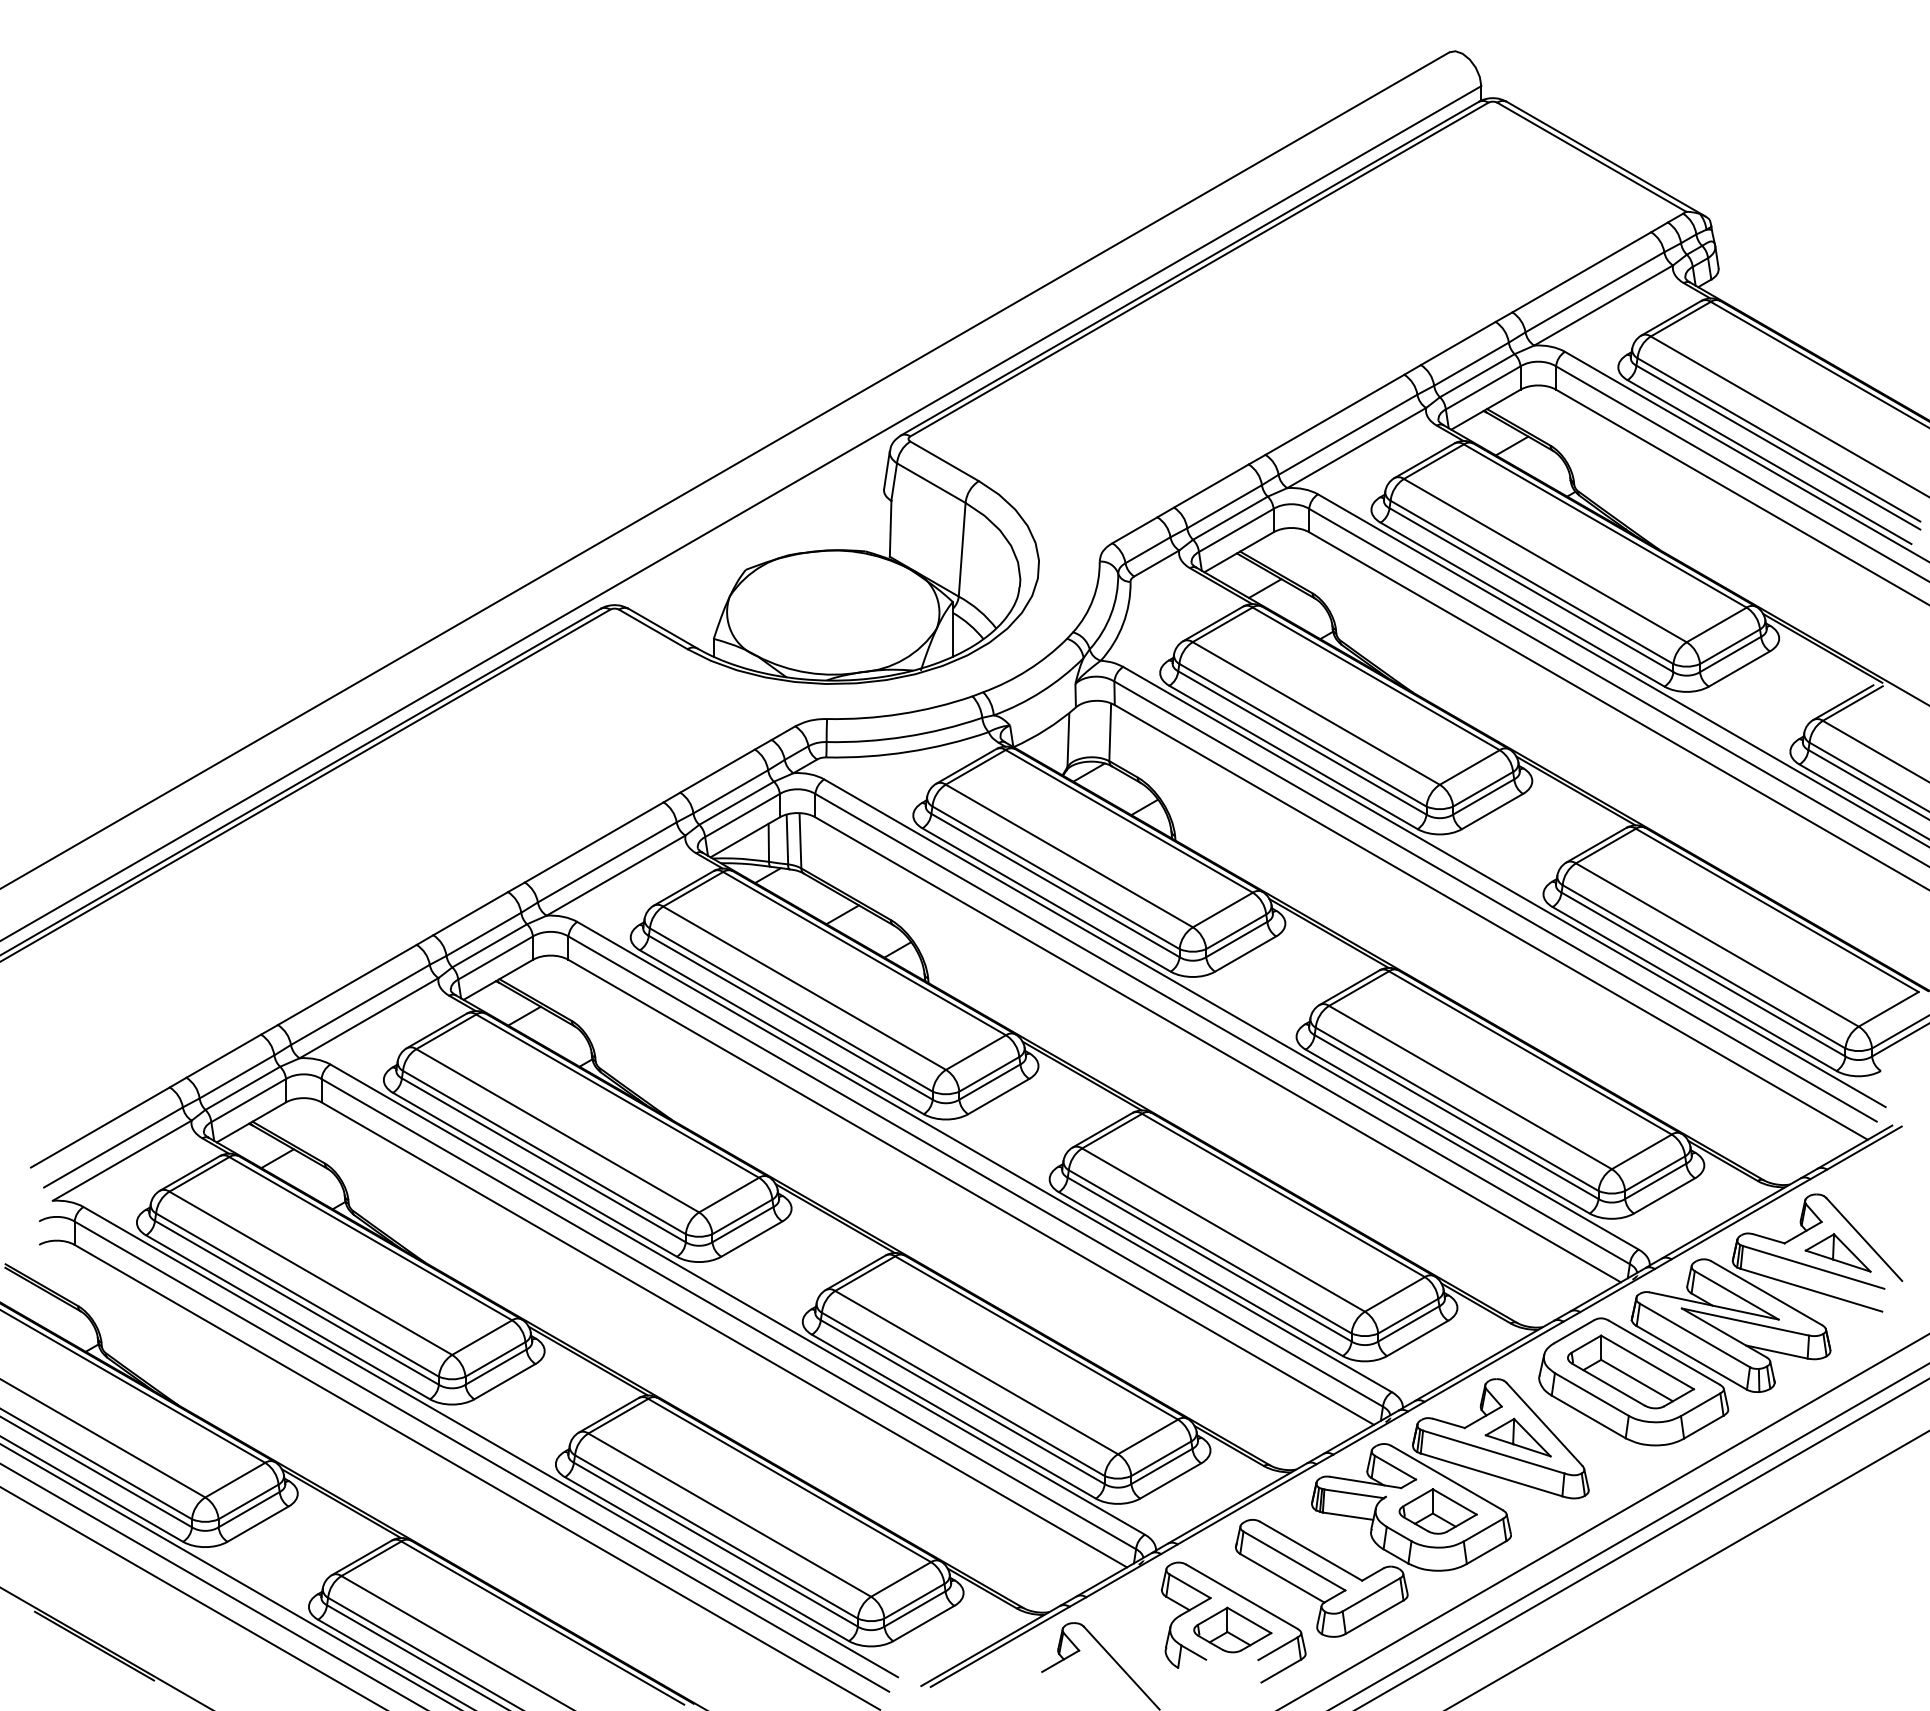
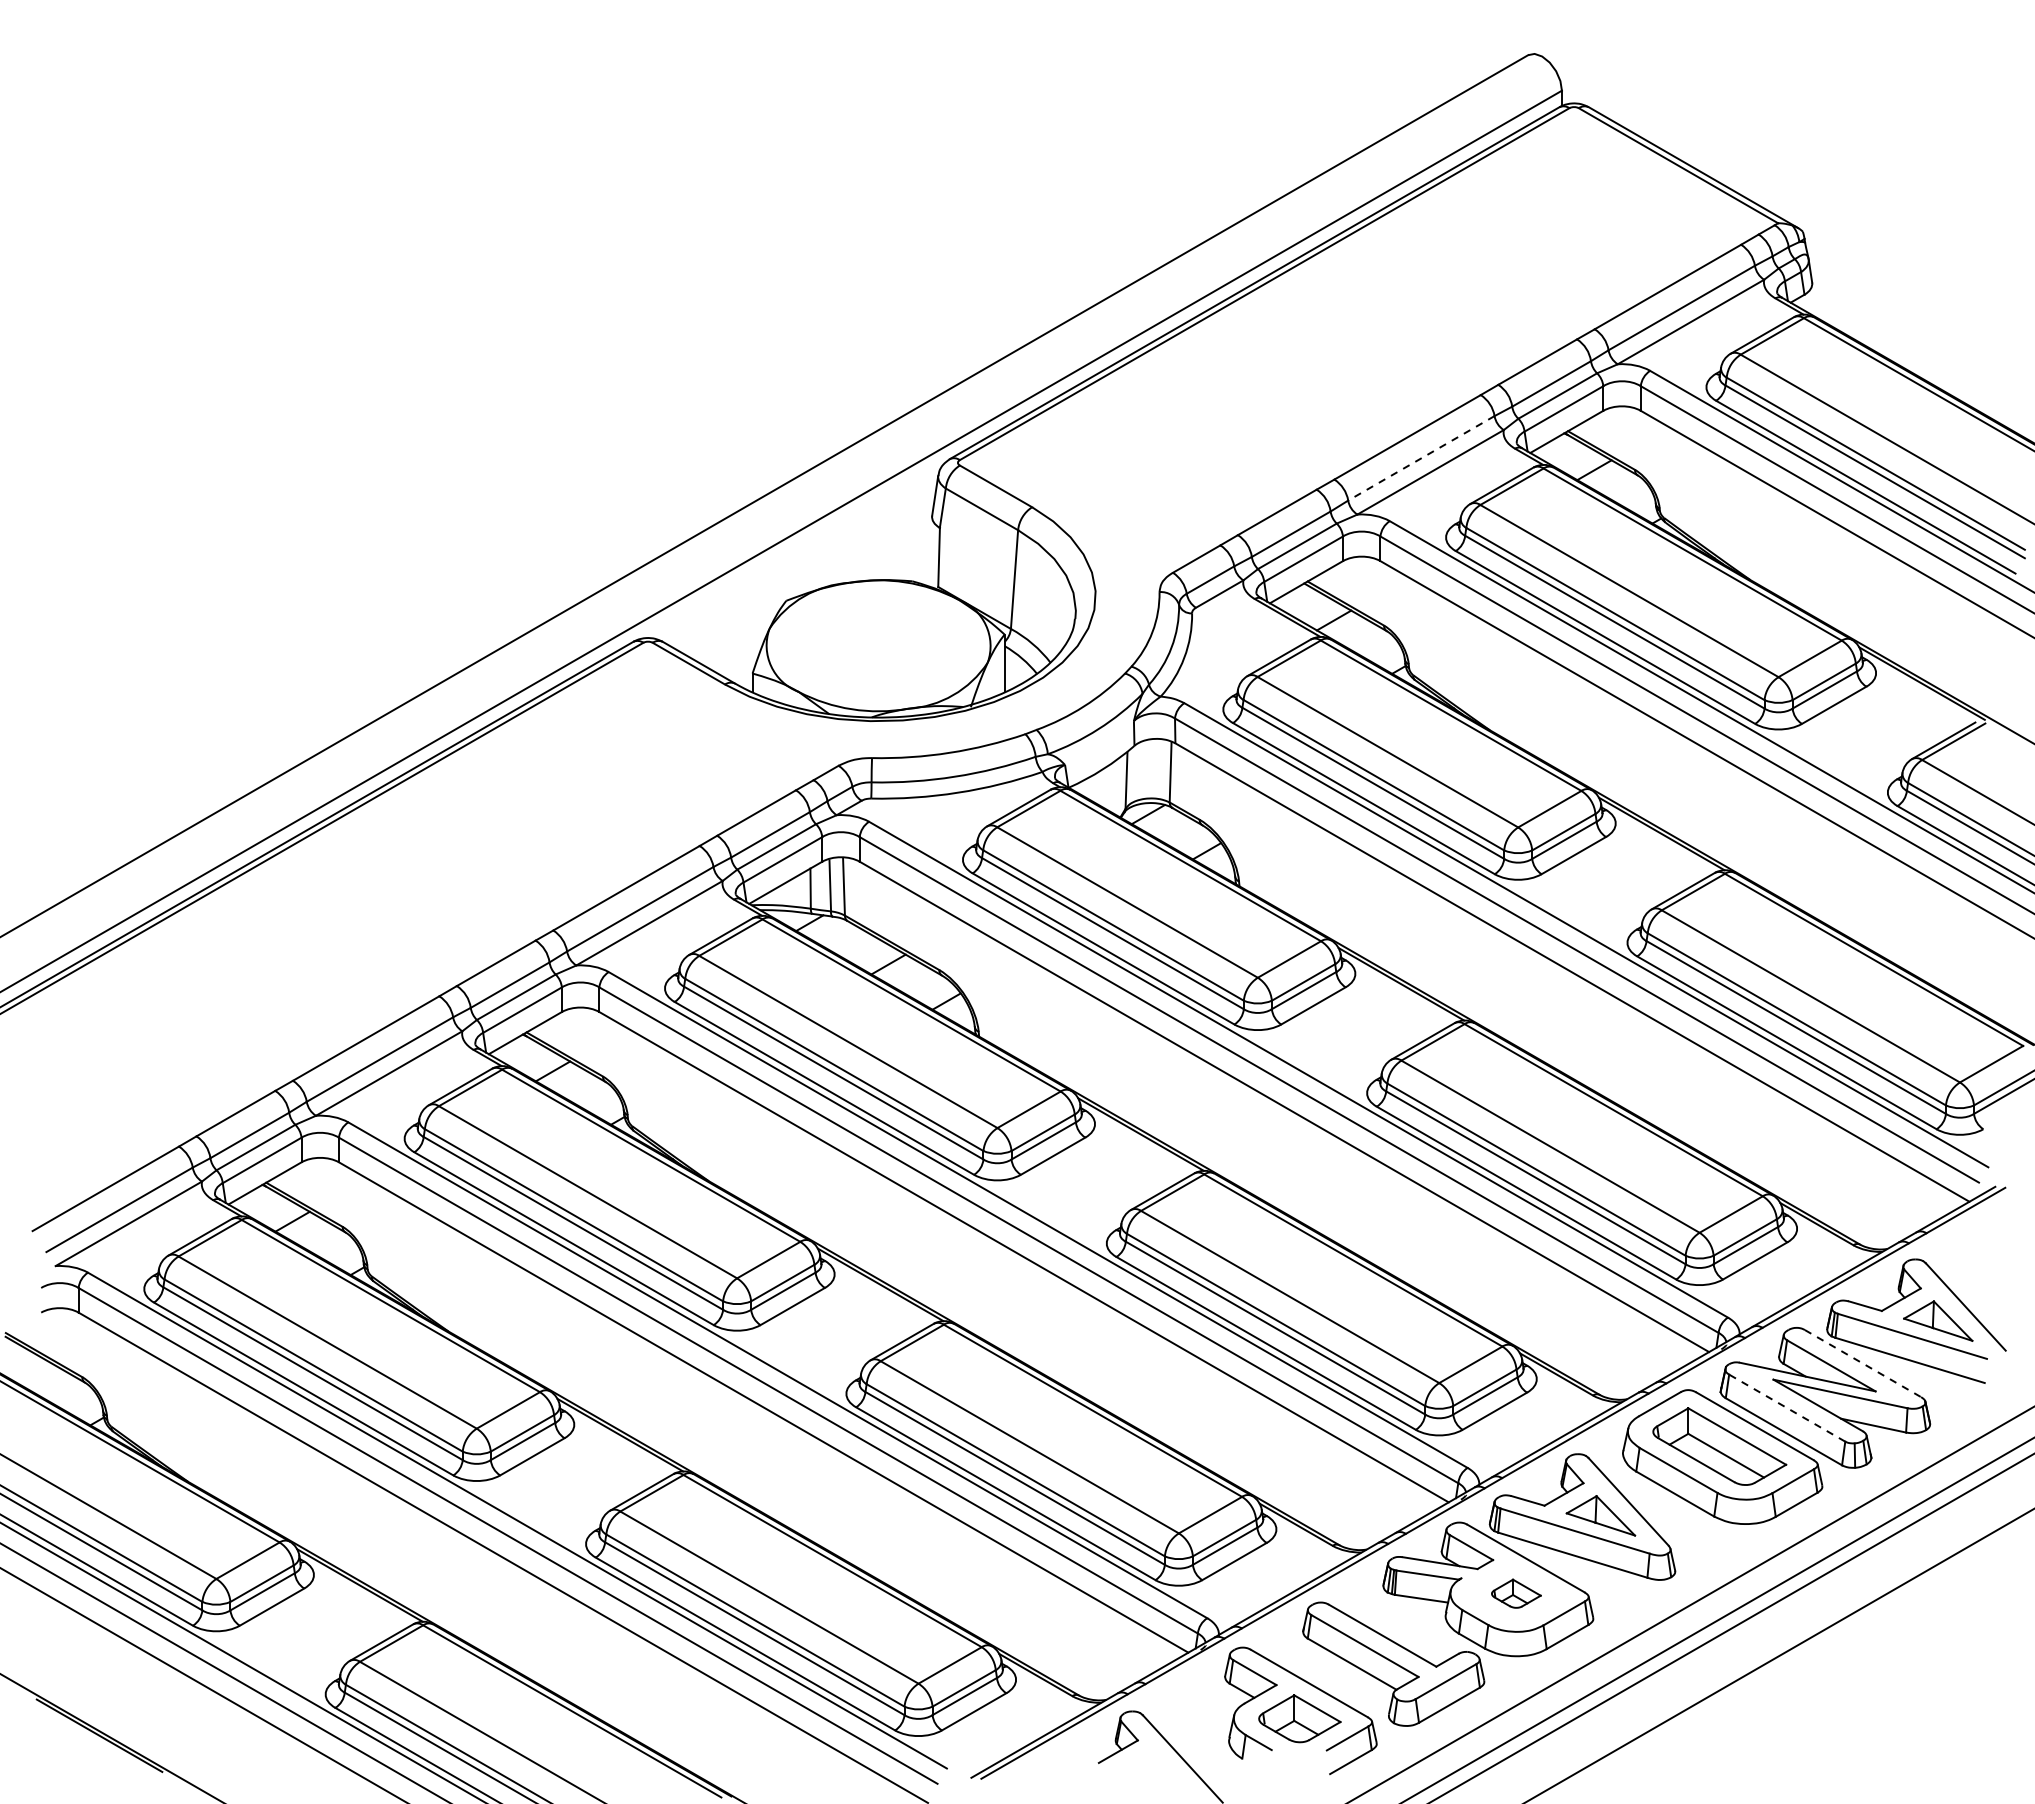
line: (1347, 435) -> (1420, 459), solid -> dashed
line: (1766, 1293) -> (1862, 1363), solid -> dashed
line: (1694, 1335) -> (1786, 1408), solid -> dashed
part: (1437, 1511) -> (1515, 1593), size x0.6

